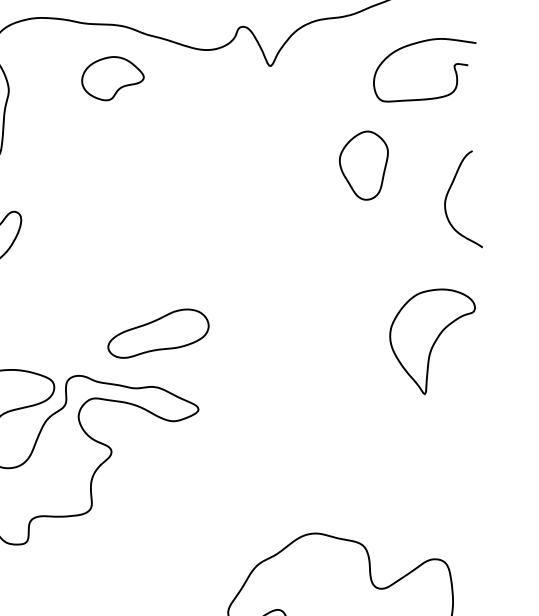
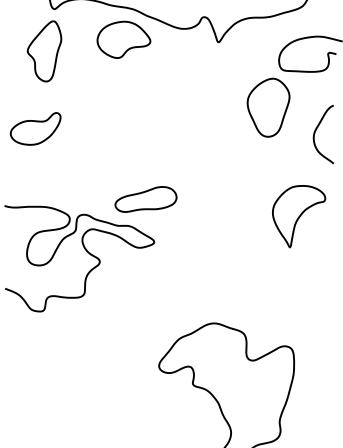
part: (112, 77) -> (123, 39), size x1.43
part: (364, 165) -> (268, 107), size x1.43
part: (157, 333) -> (145, 199), moved

